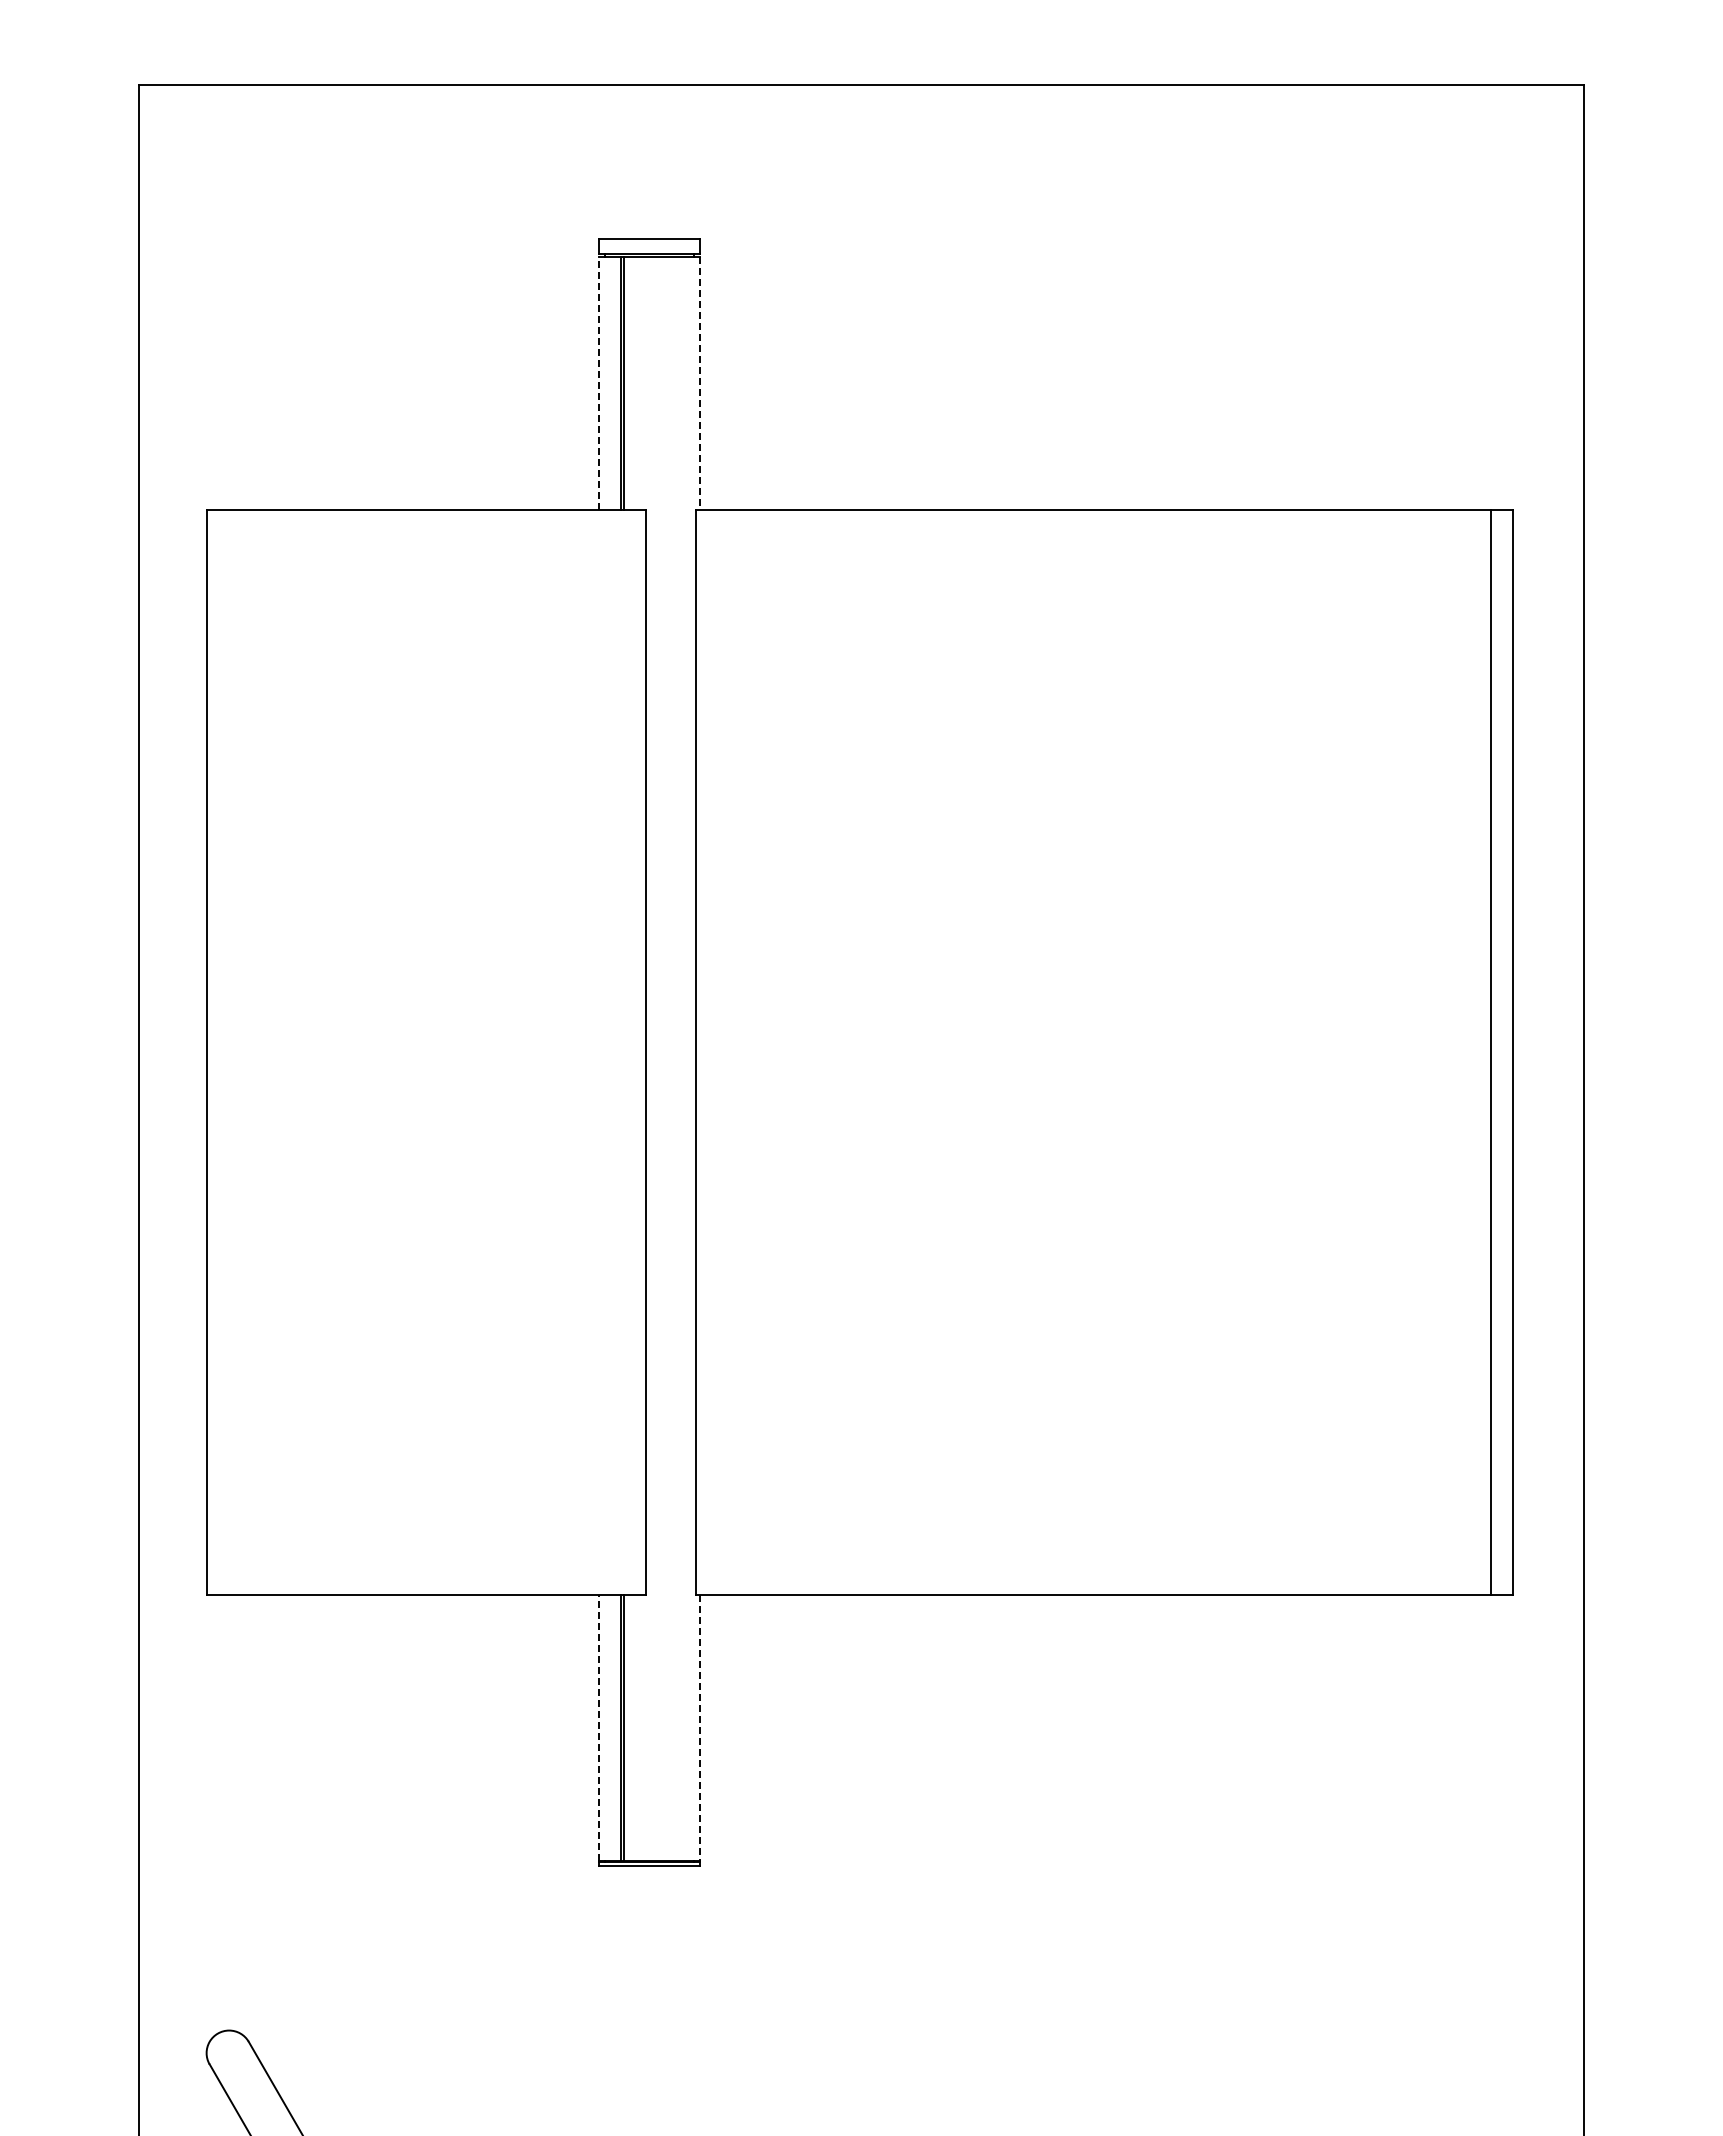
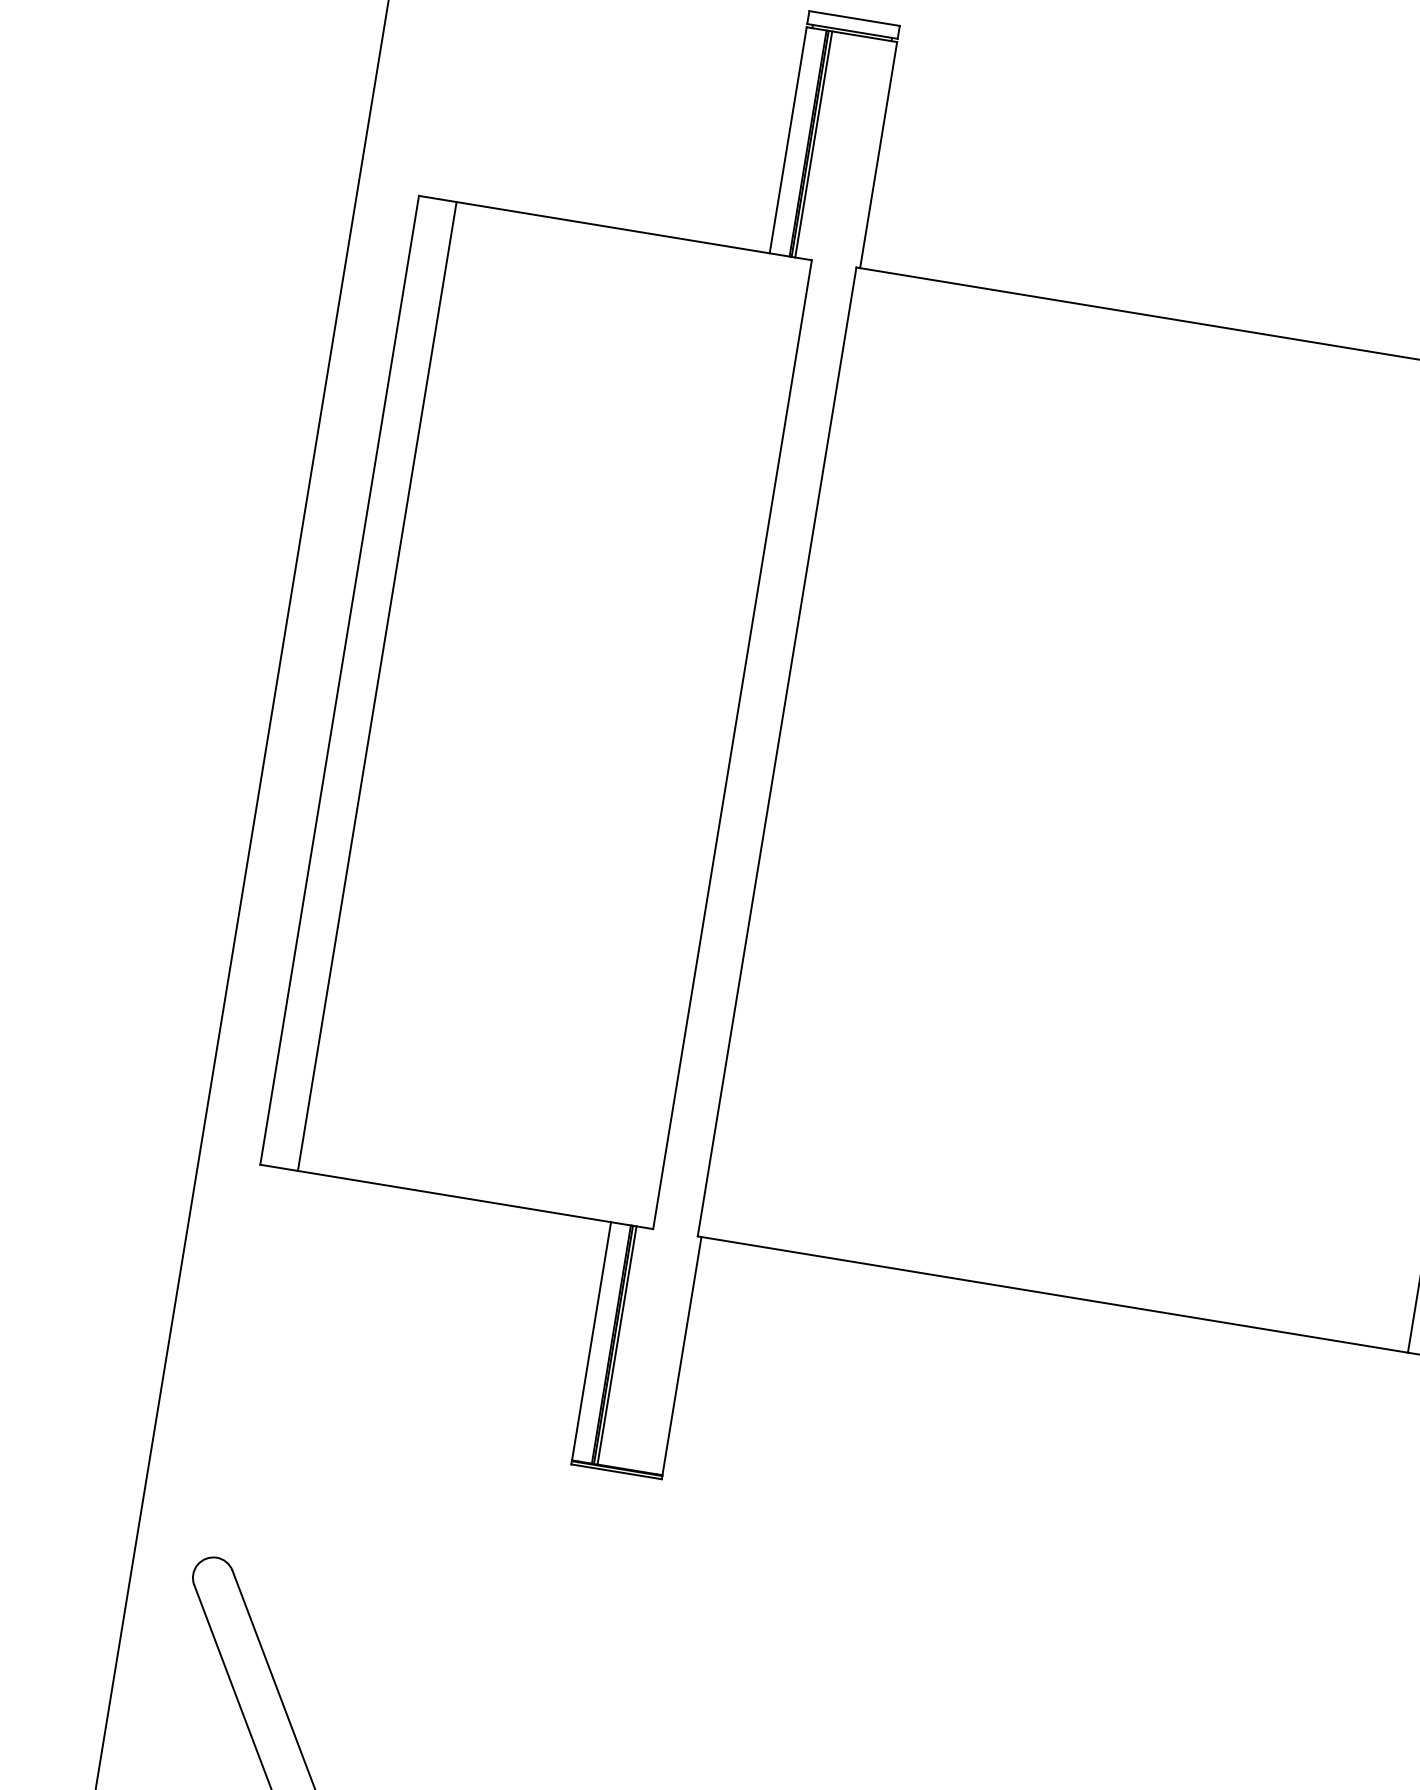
line: (599, 383) -> (788, 140), dashed -> solid
line: (627, 383) -> (813, 144), added
line: (700, 384) -> (878, 155), dashed -> solid
line: (248, 1052) -> (377, 686), added
line: (599, 1727) -> (591, 1341), dashed -> solid
line: (627, 1727) -> (616, 1345), added
line: (700, 1728) -> (682, 1356), dashed -> solid

